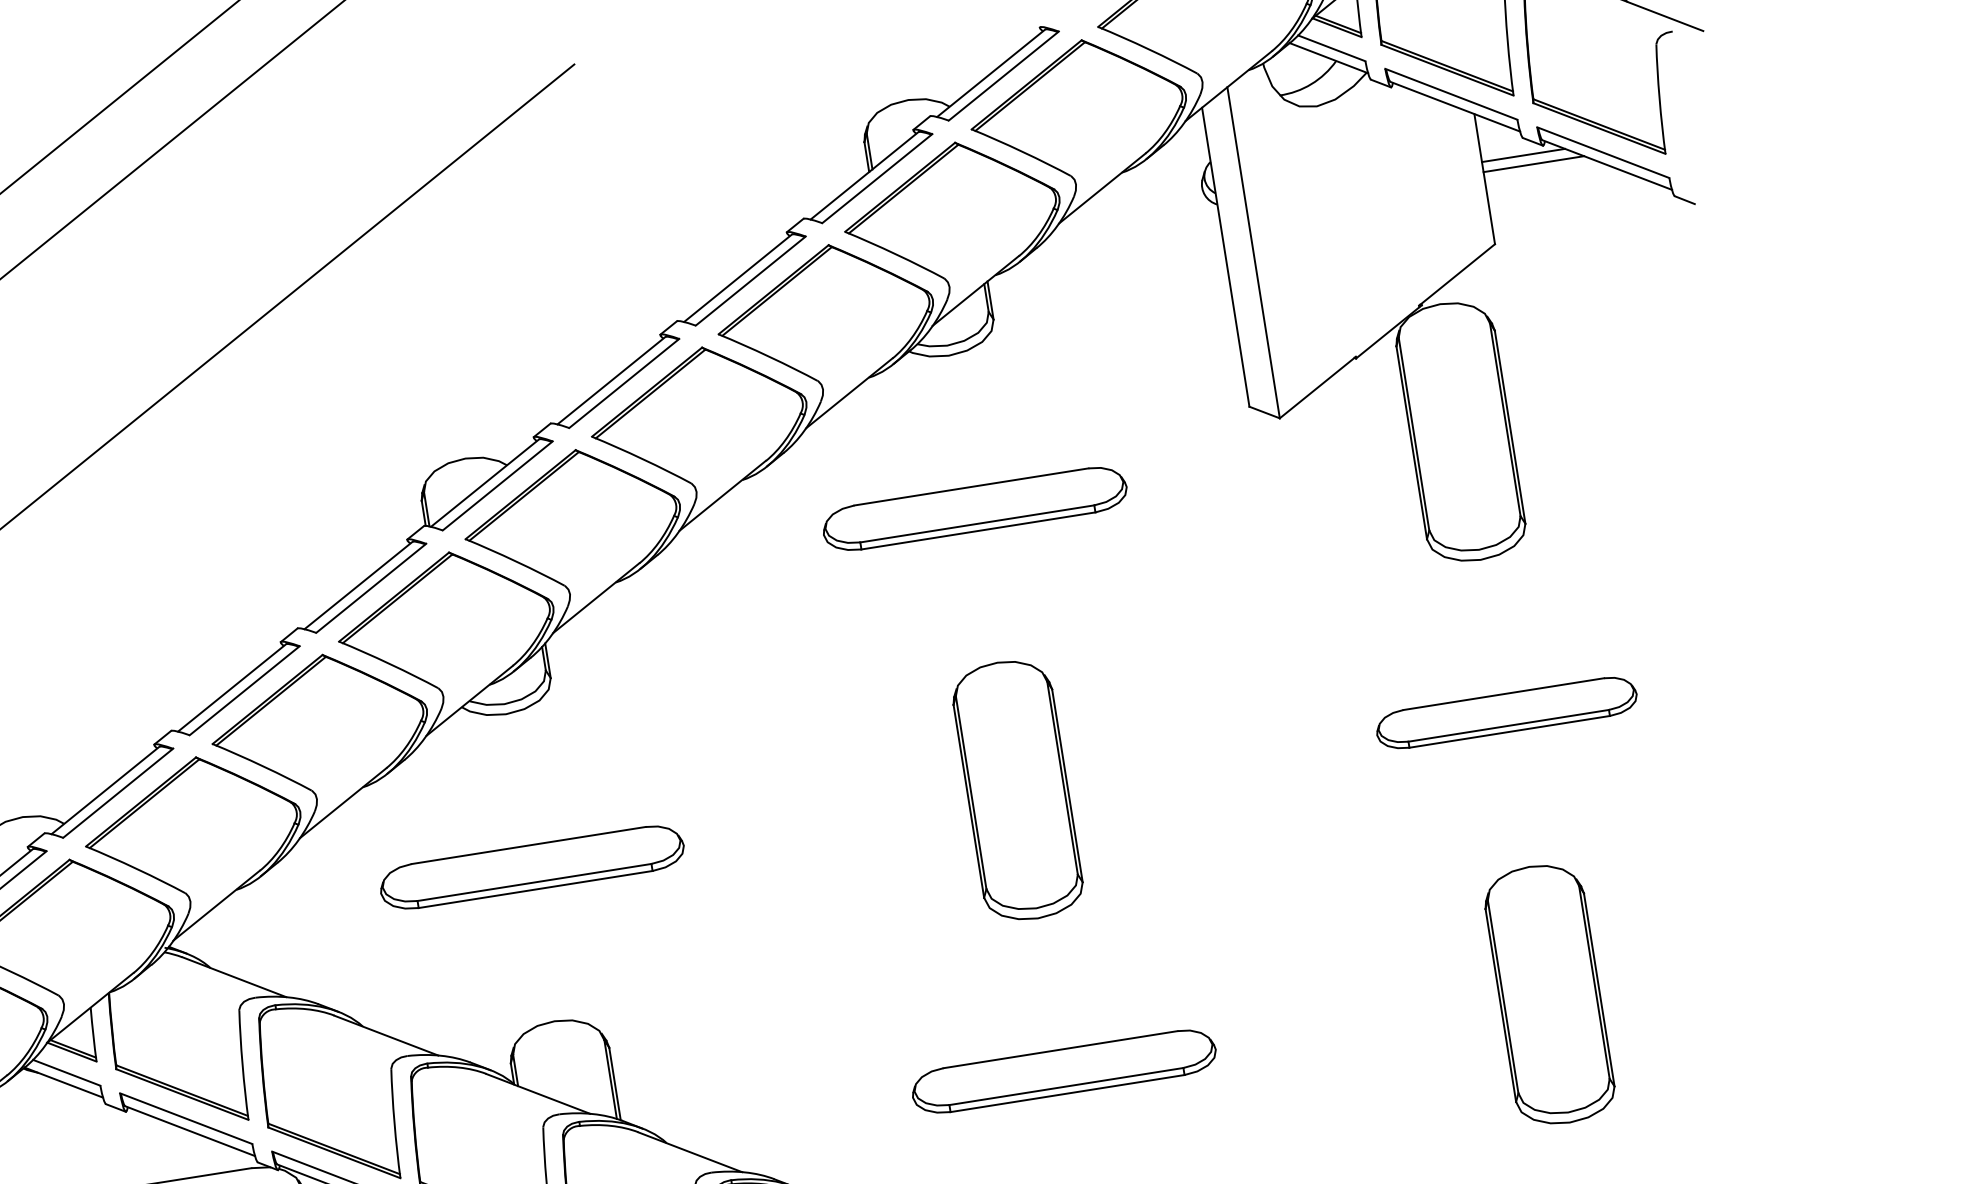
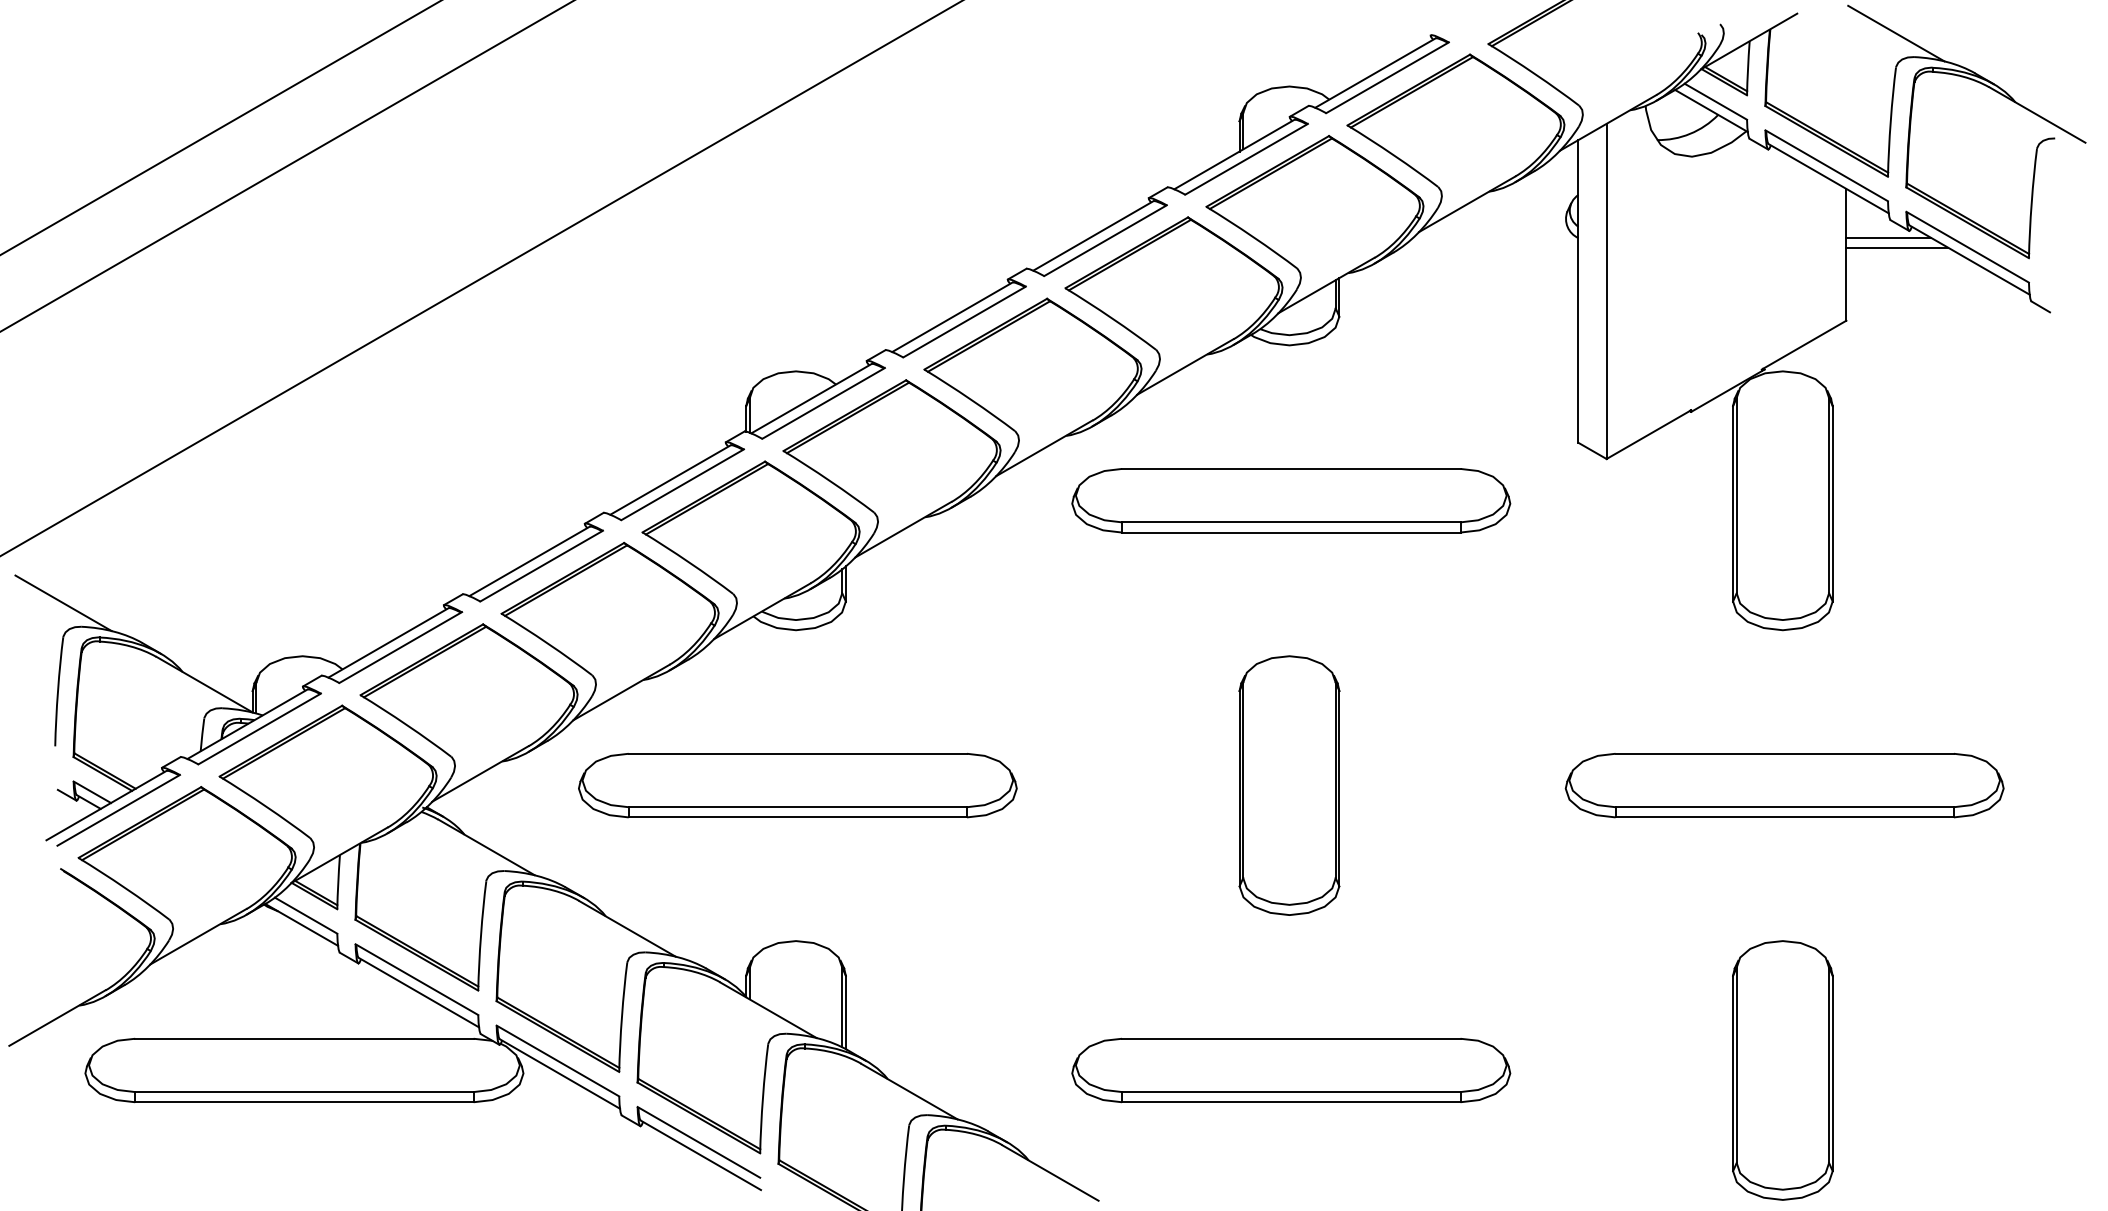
part: (975, 508) -> (1291, 500), size x1.43
part: (1506, 712) -> (1784, 785), size x1.67
part: (531, 867) -> (797, 785), size x1.43
part: (1064, 1071) -> (1291, 1070), size x1.43

